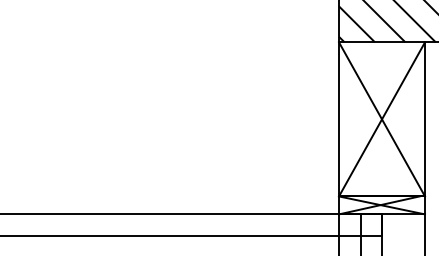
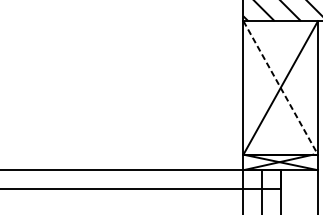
line: (382, 119) -> (281, 88), solid -> dashed

